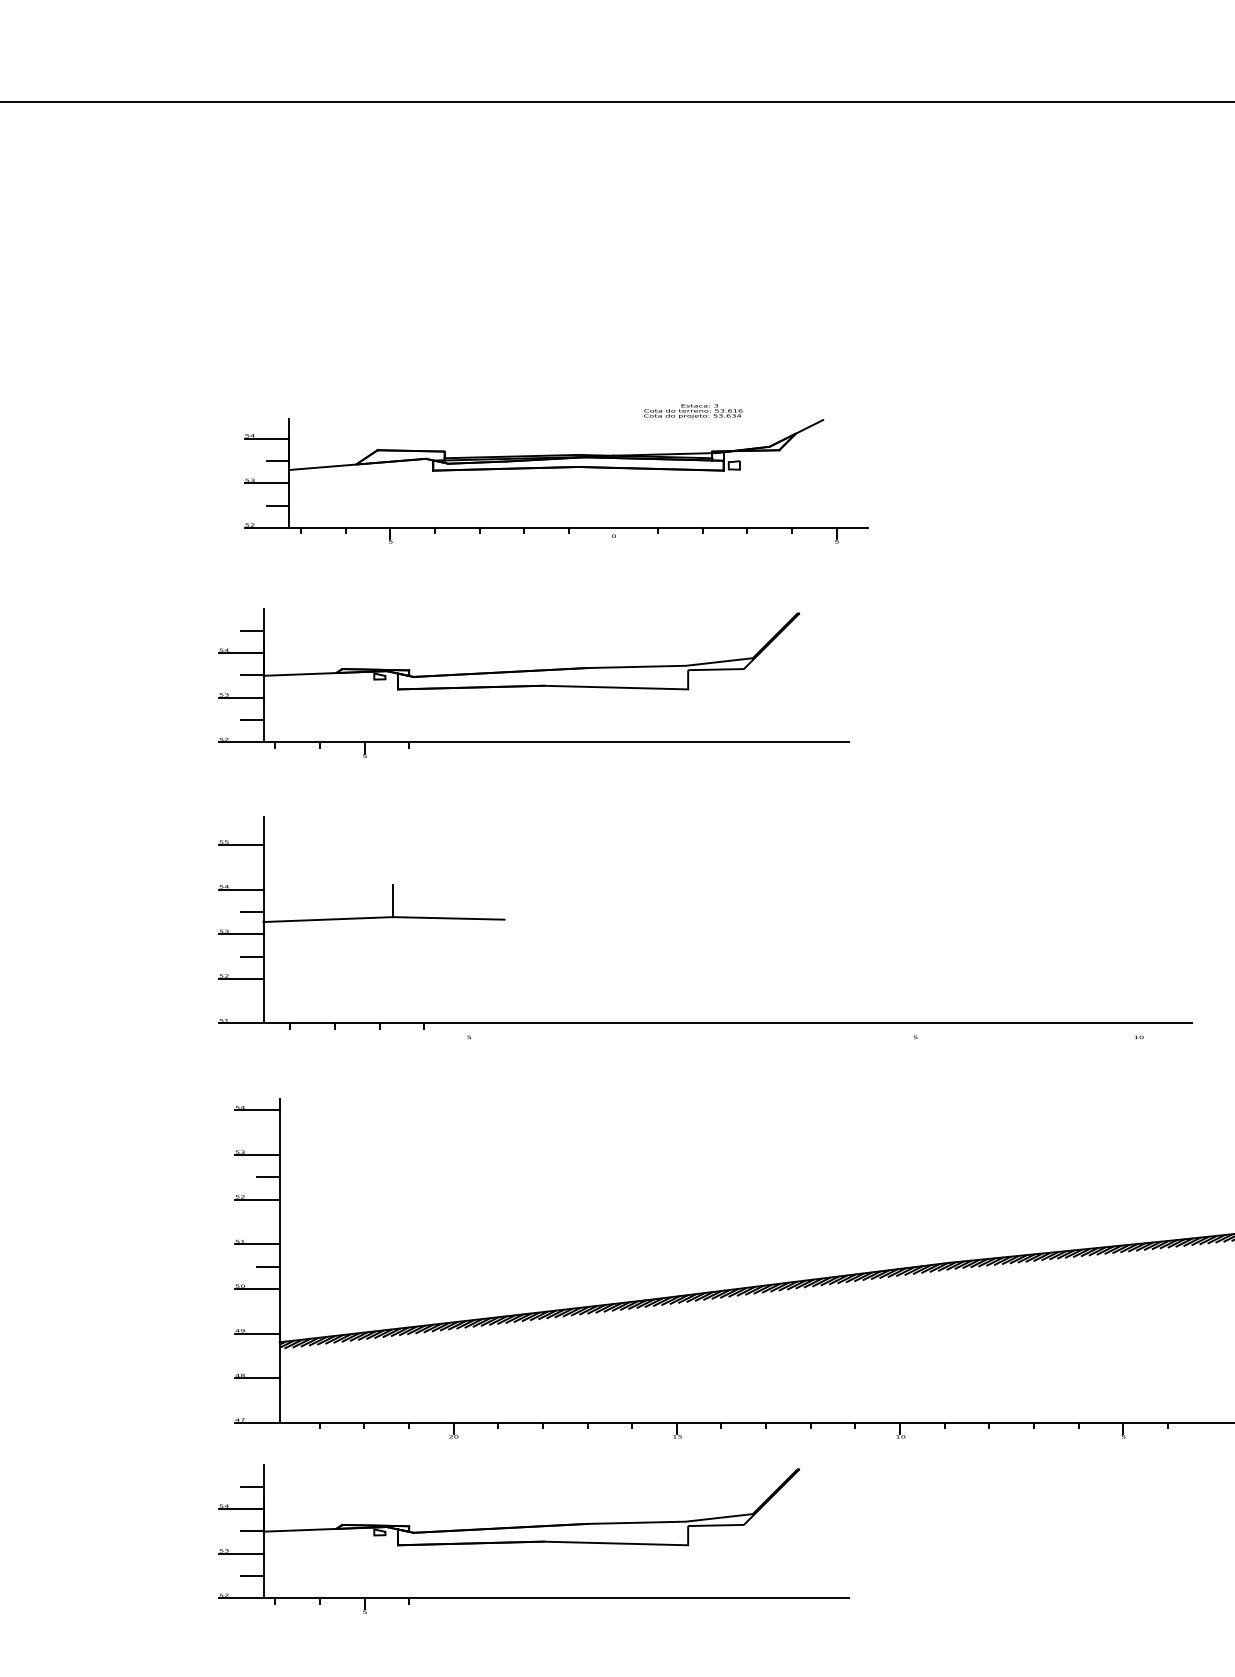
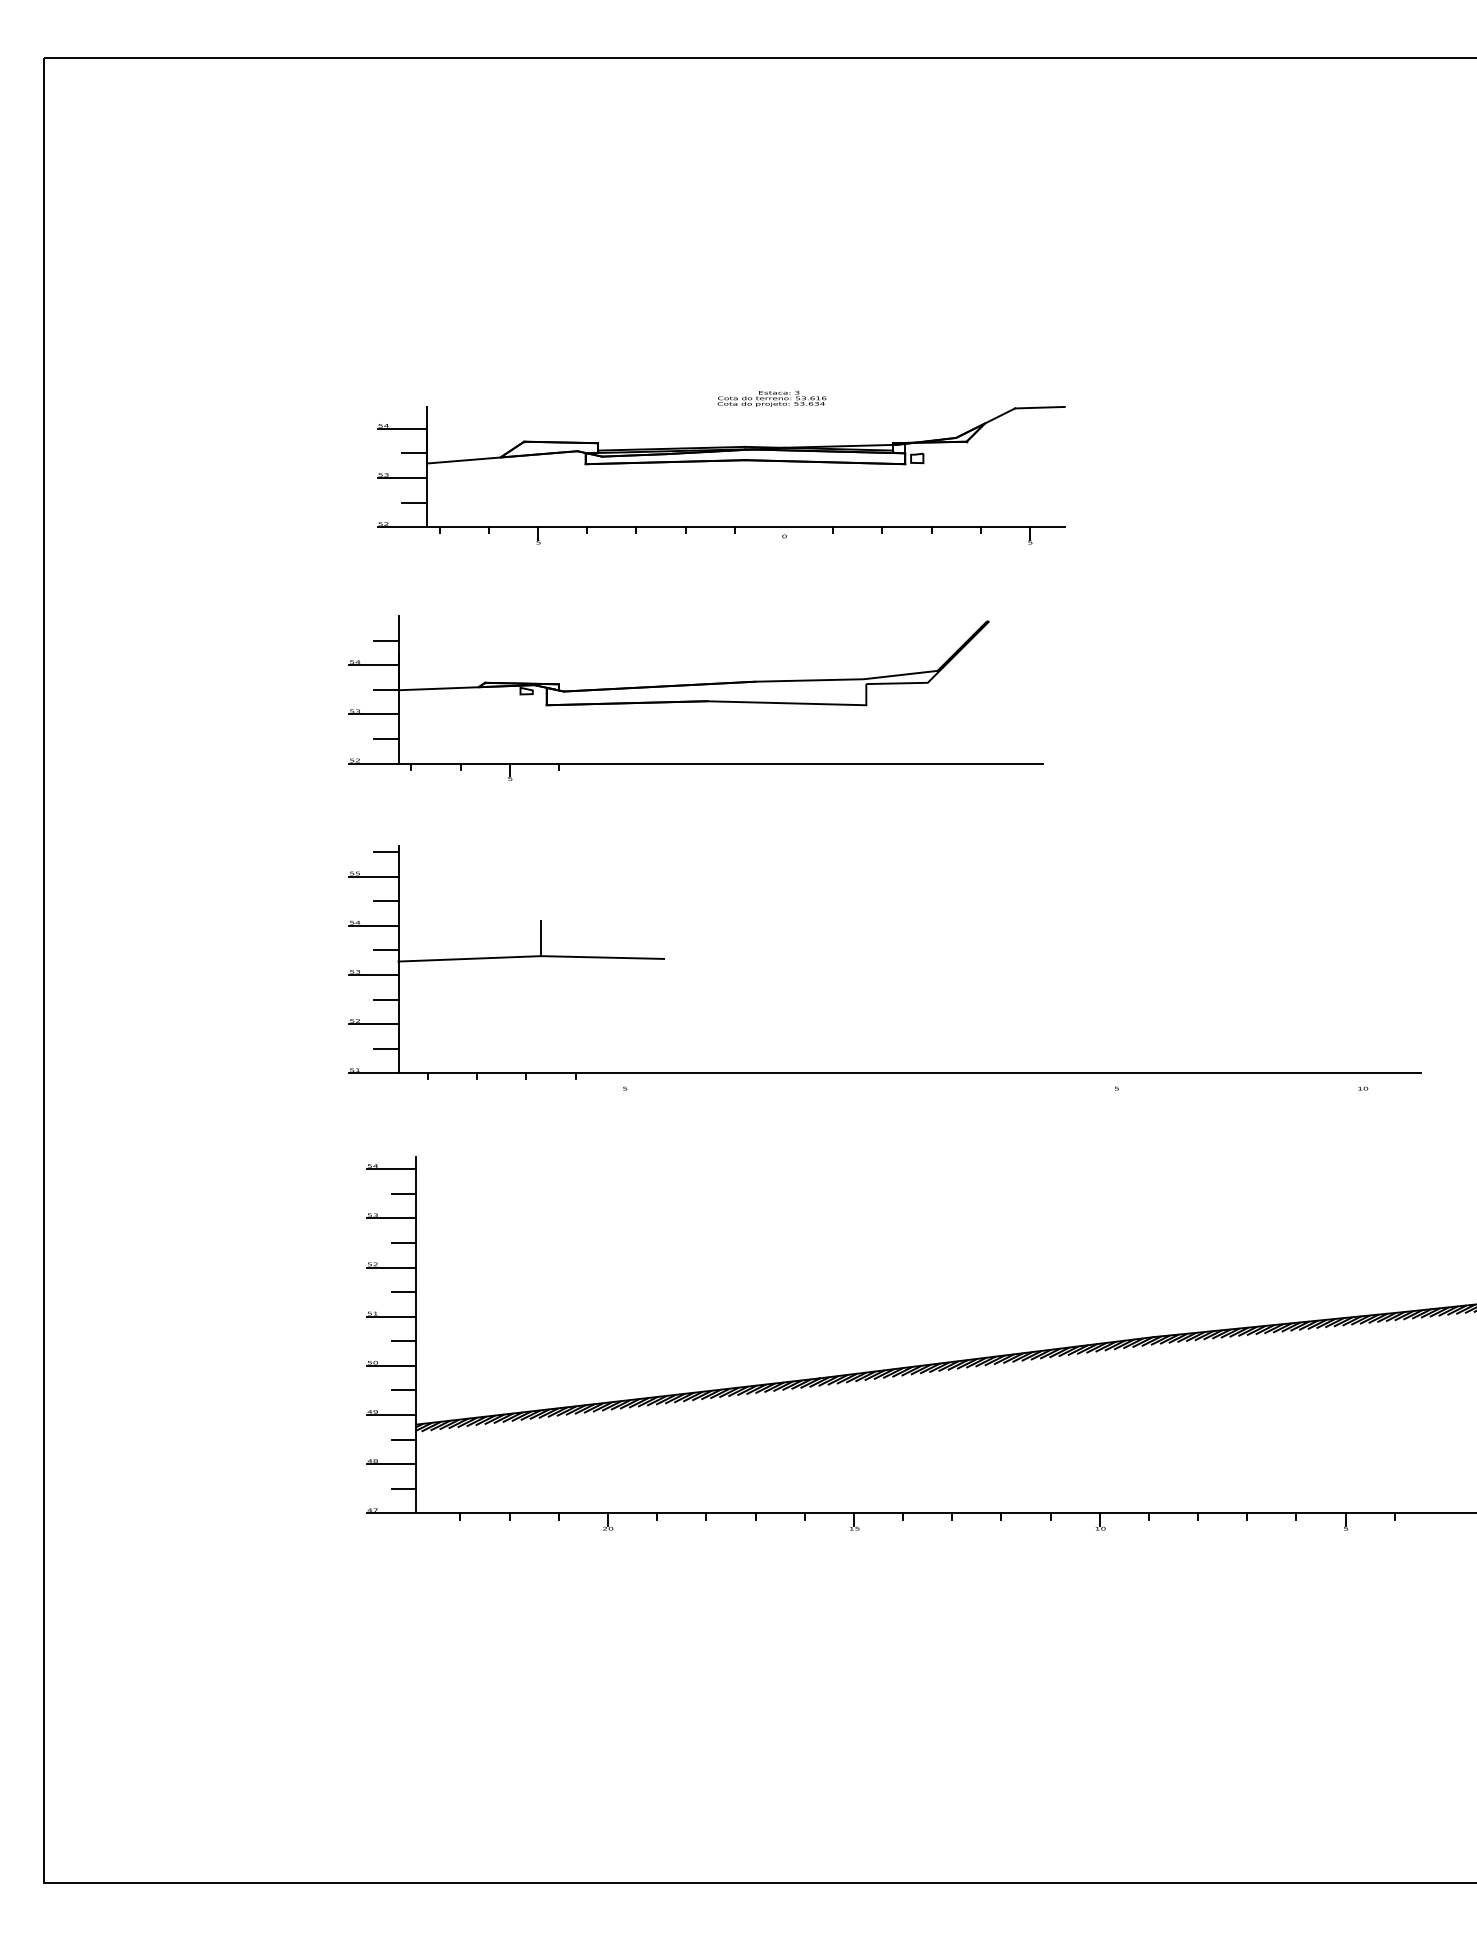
text: (692, 411) -> (771, 398), moved
line: (845, 419) -> (1039, 407), added
line: (251, 823) -> (385, 852), added
line: (251, 867) -> (385, 901), added
line: (251, 1000) -> (385, 1048), added
line: (268, 1132) -> (403, 1193), added
line: (268, 1222) -> (403, 1292), added
line: (268, 1311) -> (403, 1390), added
line: (268, 1355) -> (403, 1439), added
line: (268, 1400) -> (403, 1488), added
part: (533, 1538) -> (695, 1640), removed

